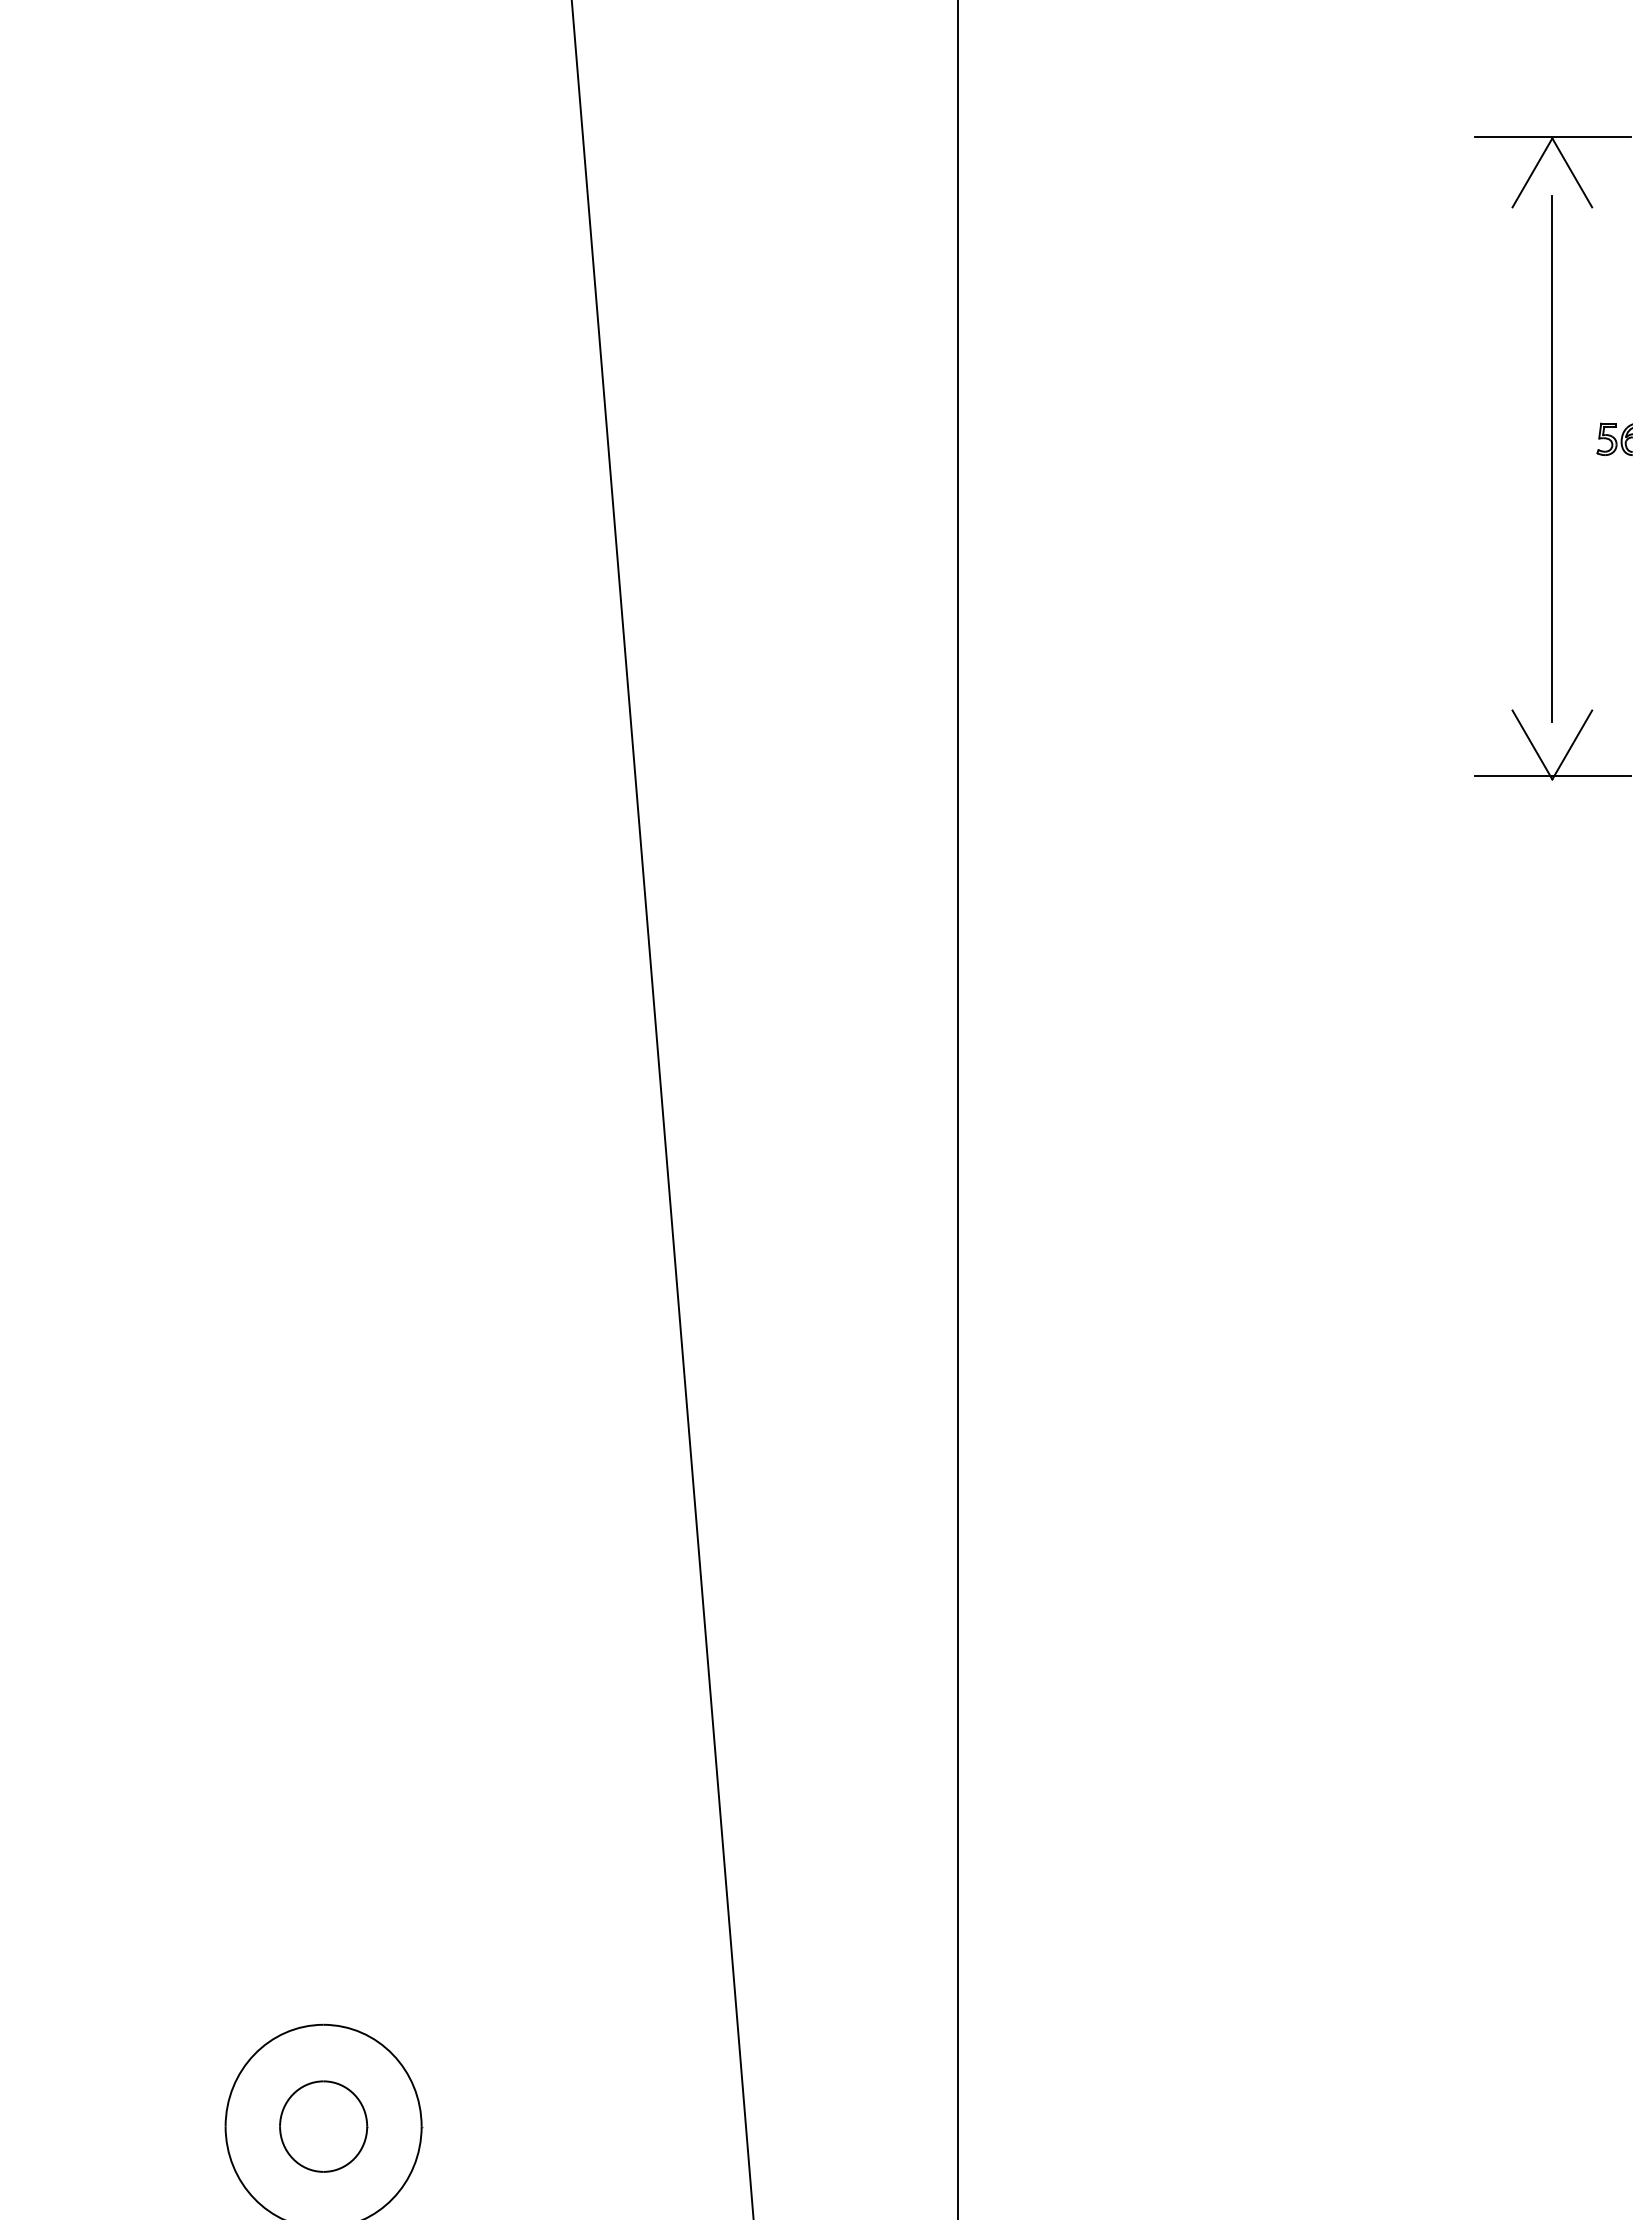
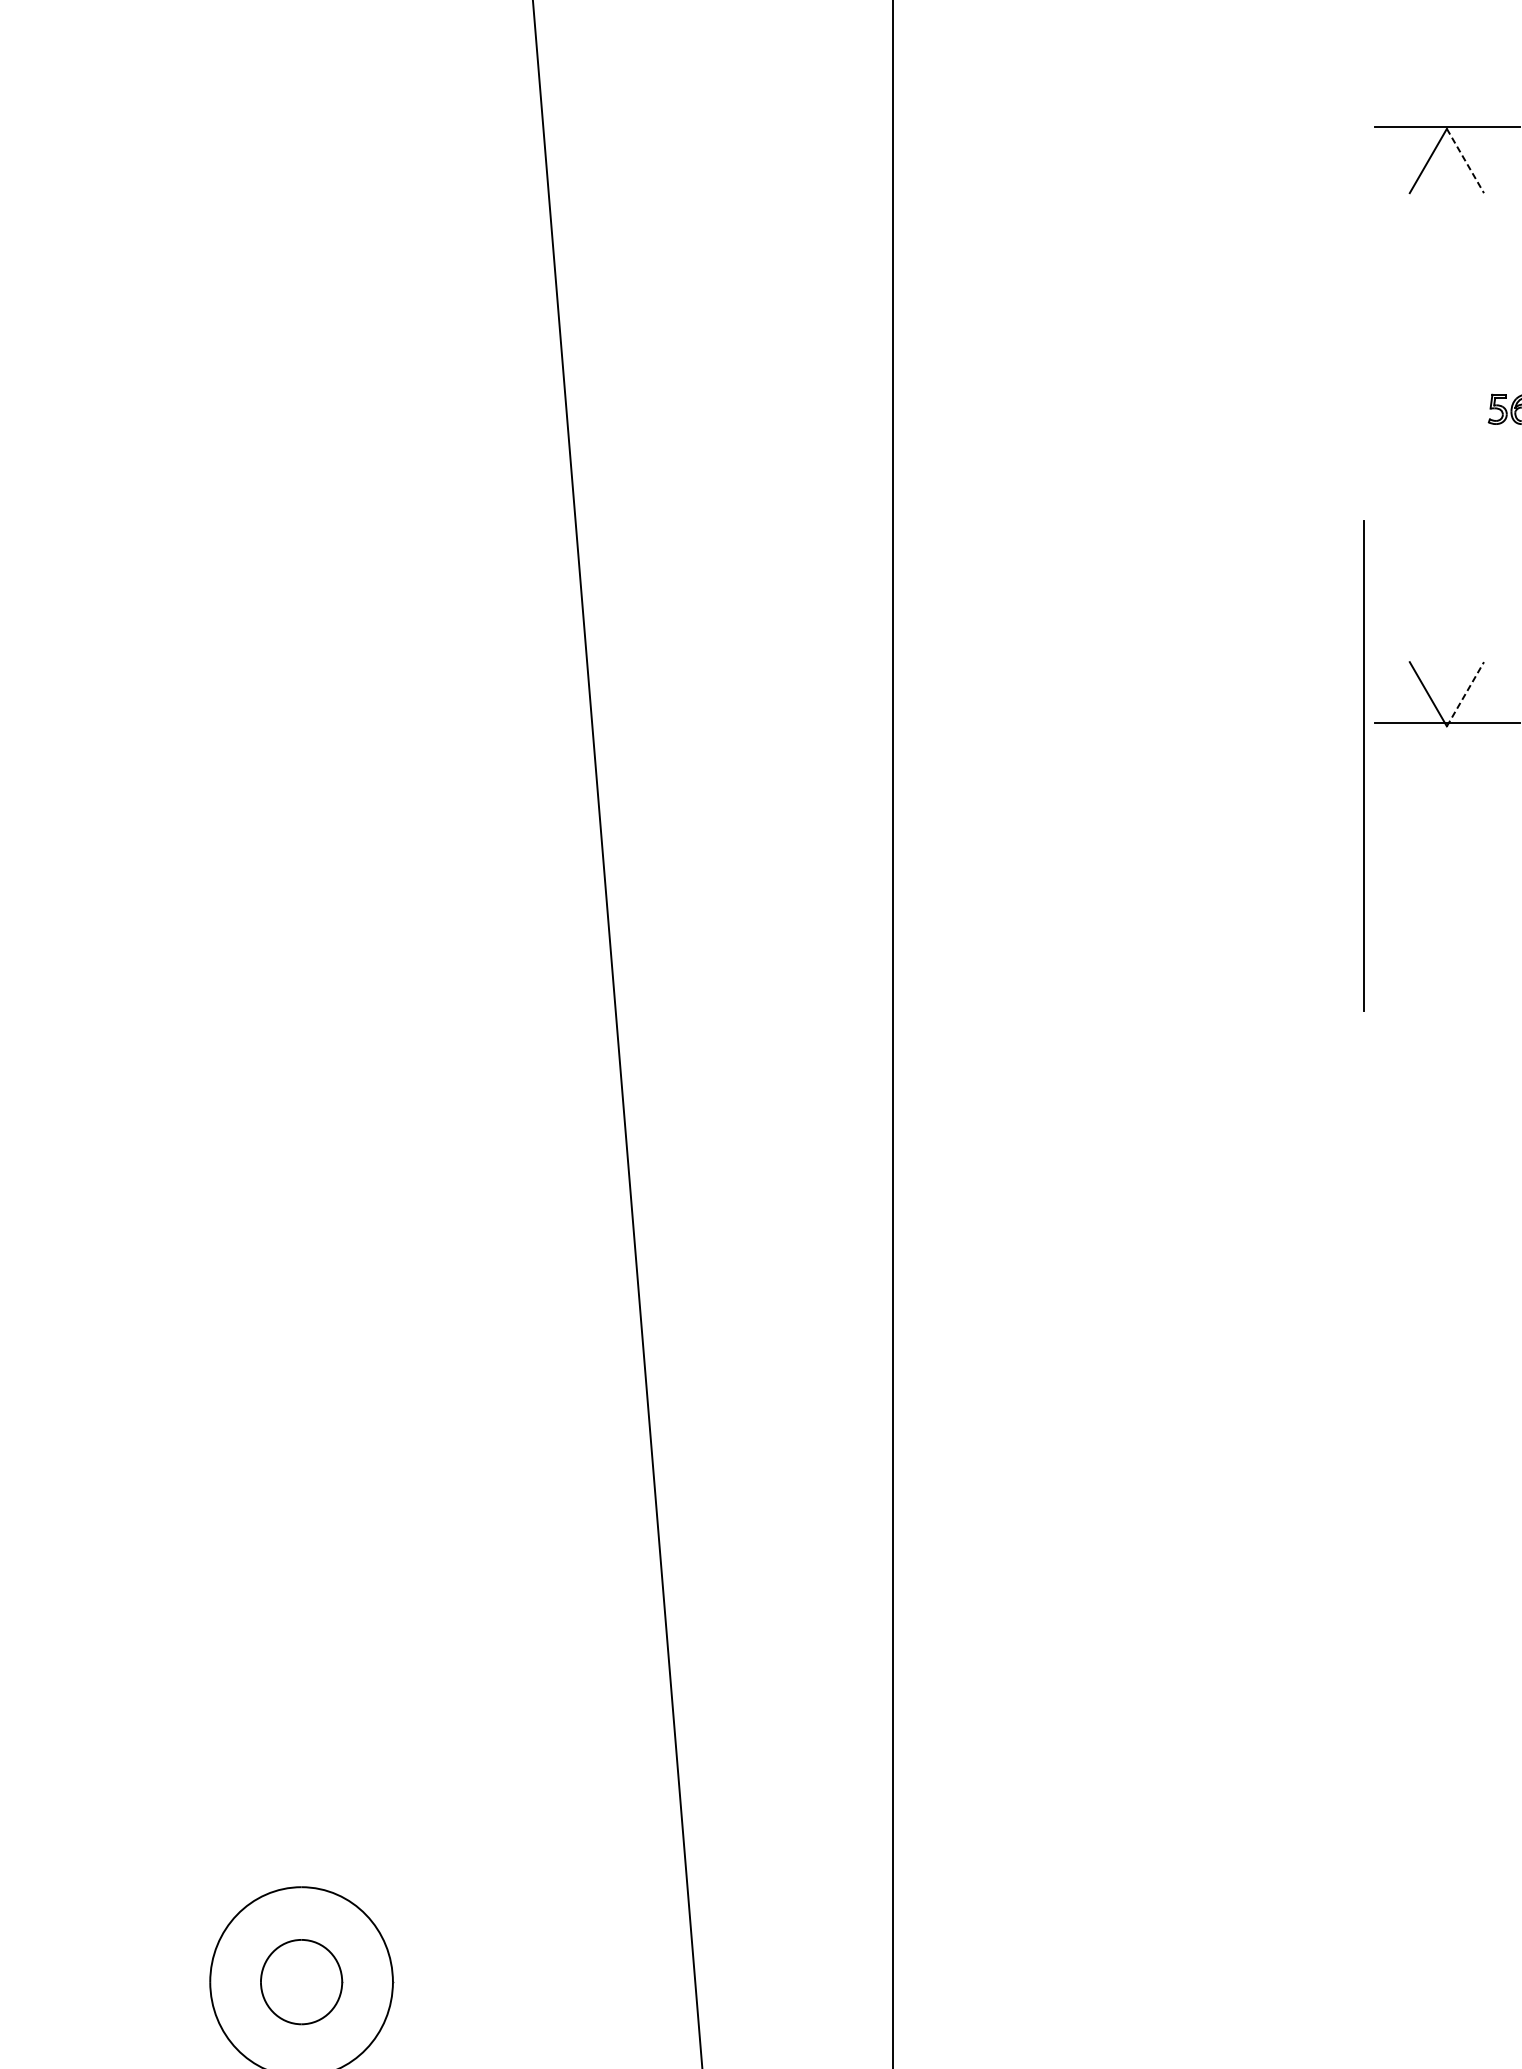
line: (1572, 172) -> (1465, 160), solid -> dashed
line: (1551, 458) -> (1363, 765), moved
line: (1572, 744) -> (1465, 693), solid -> dashed

